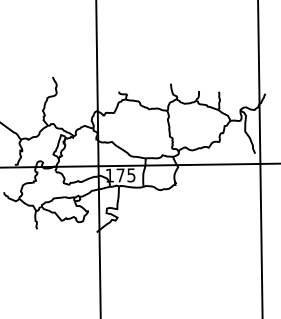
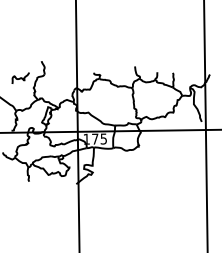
curve: (26, 98) -> (20, 78), added

